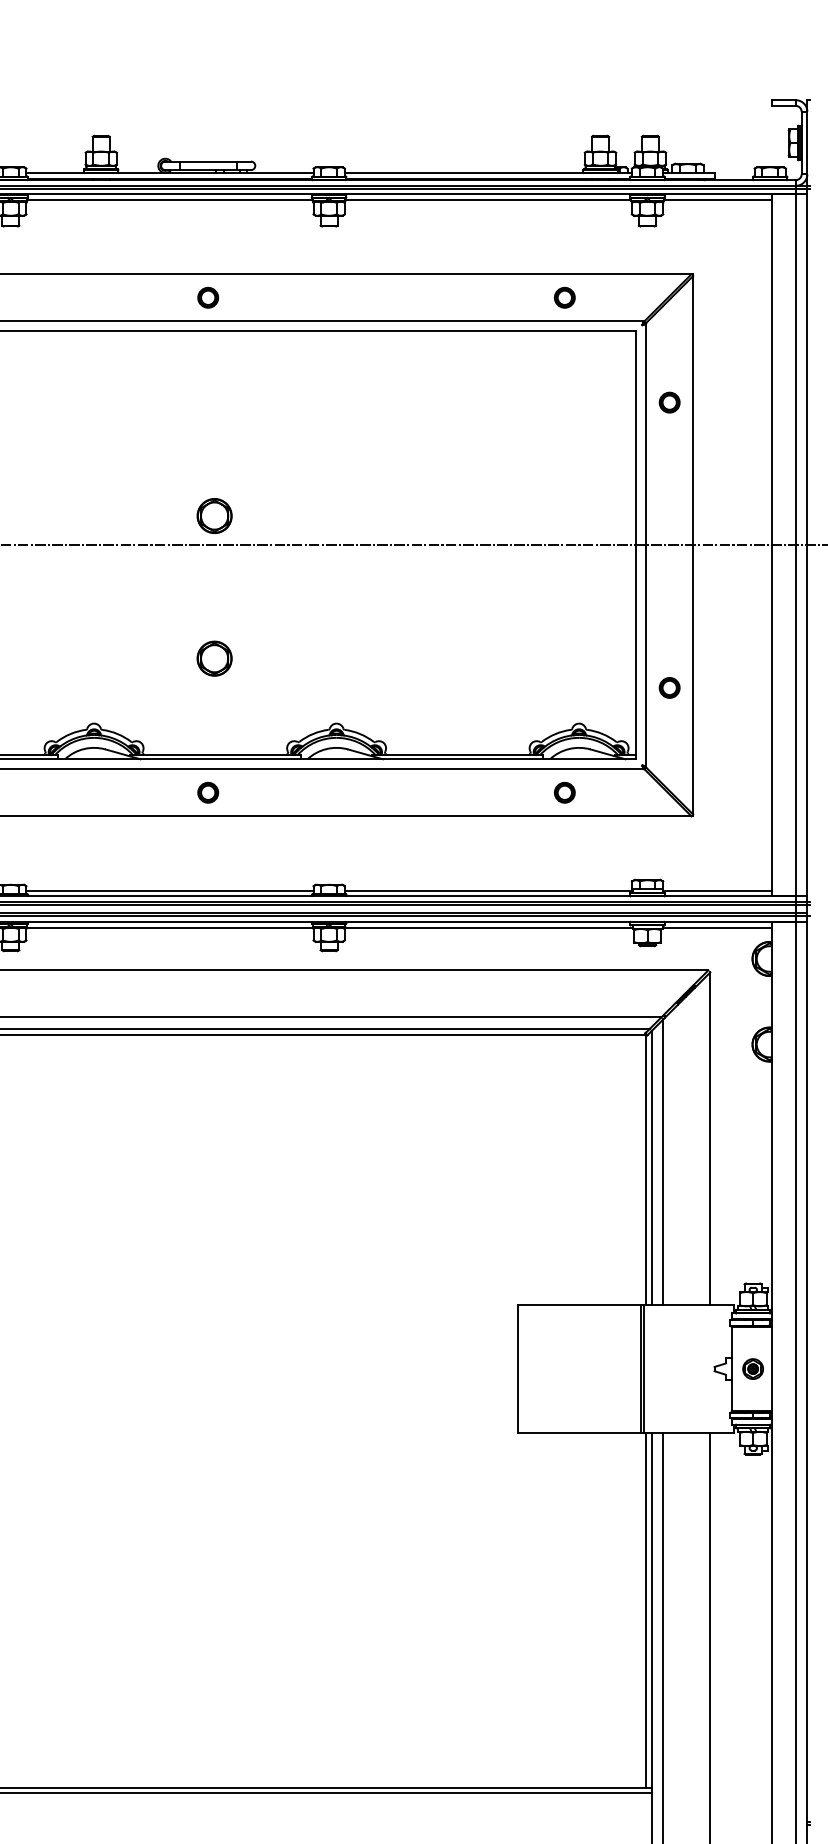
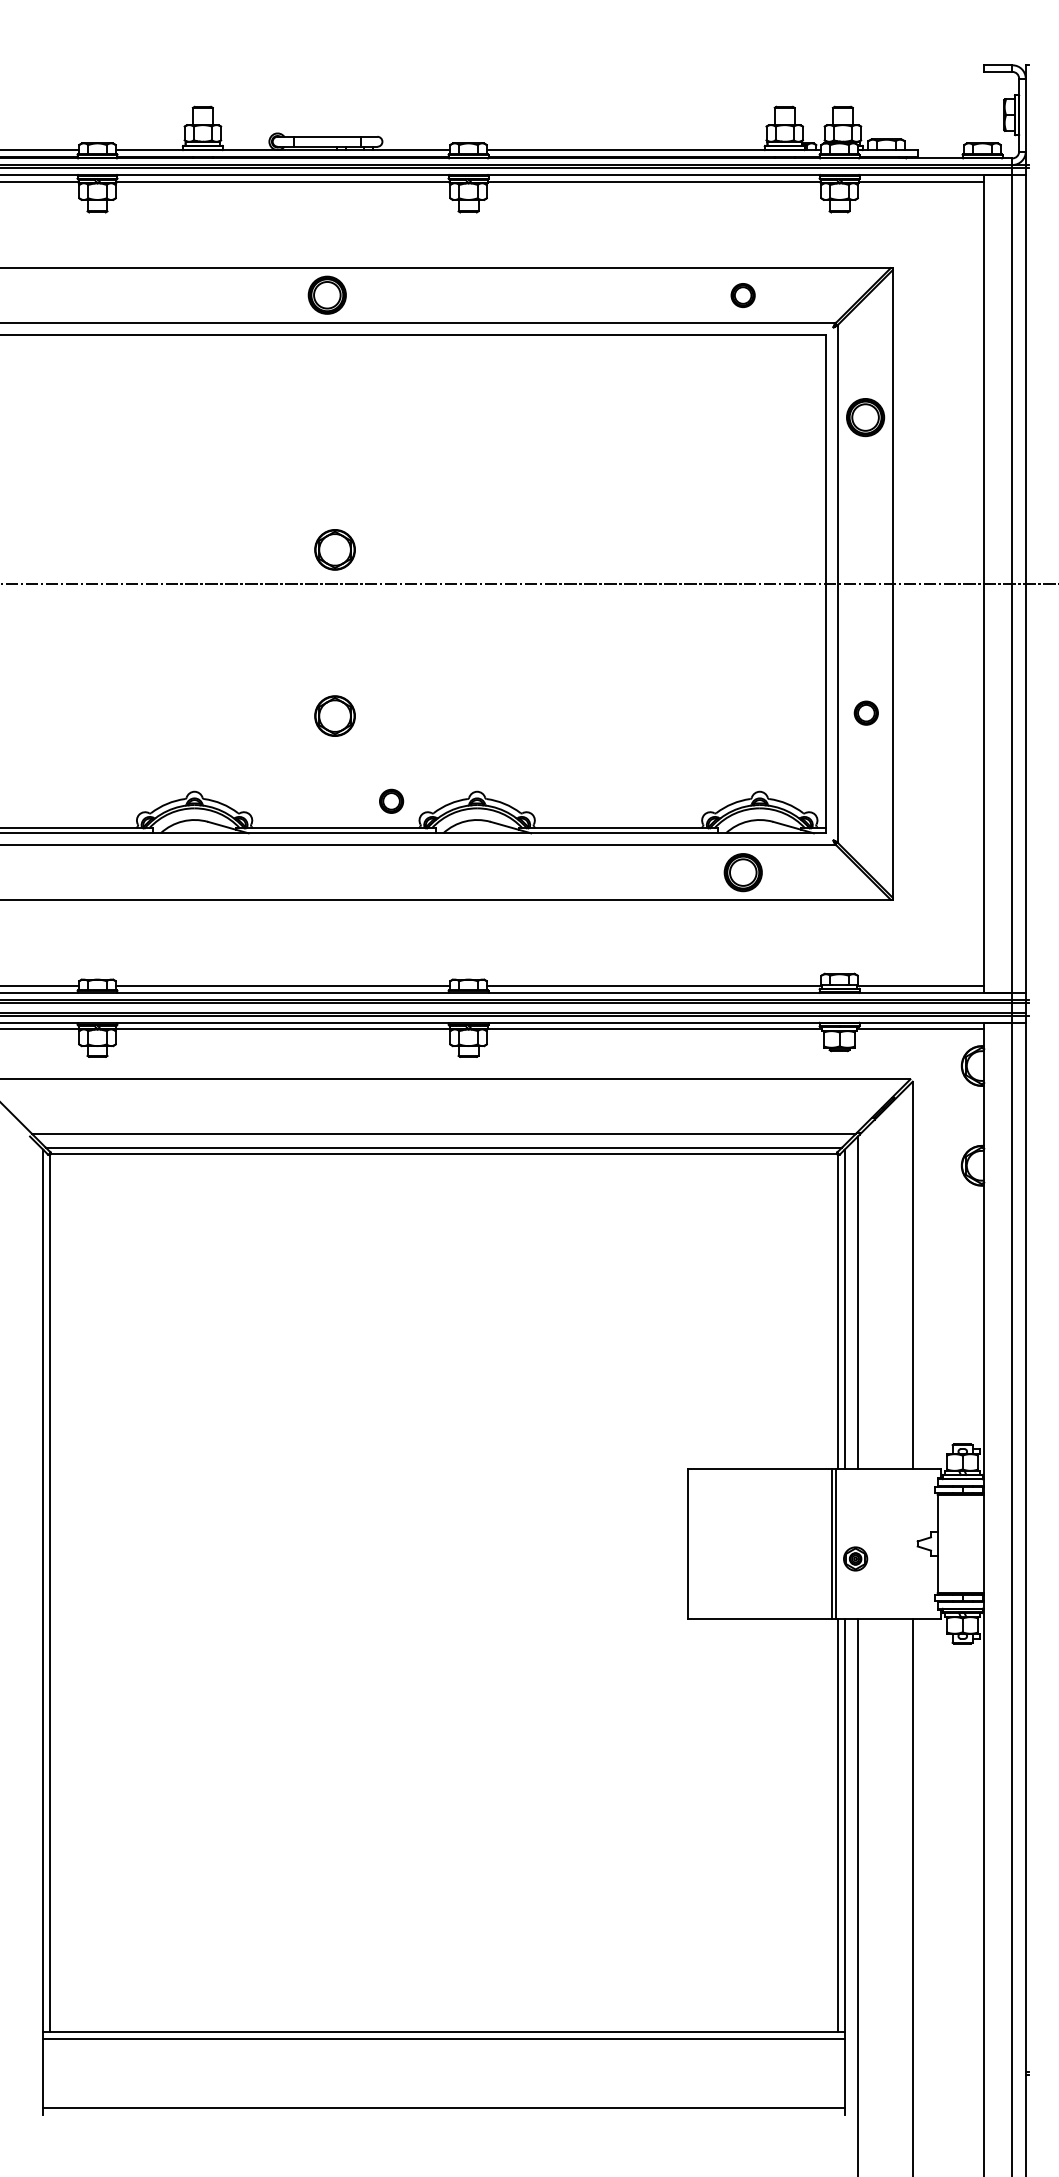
part: (208, 297) -> (327, 295), size x1.6
part: (668, 402) -> (864, 417), size x1.6
part: (668, 687) -> (865, 712), moved
part: (208, 792) -> (391, 800), moved
part: (564, 792) -> (742, 871), size x1.6
part: (753, 1368) -> (855, 1558), moved

